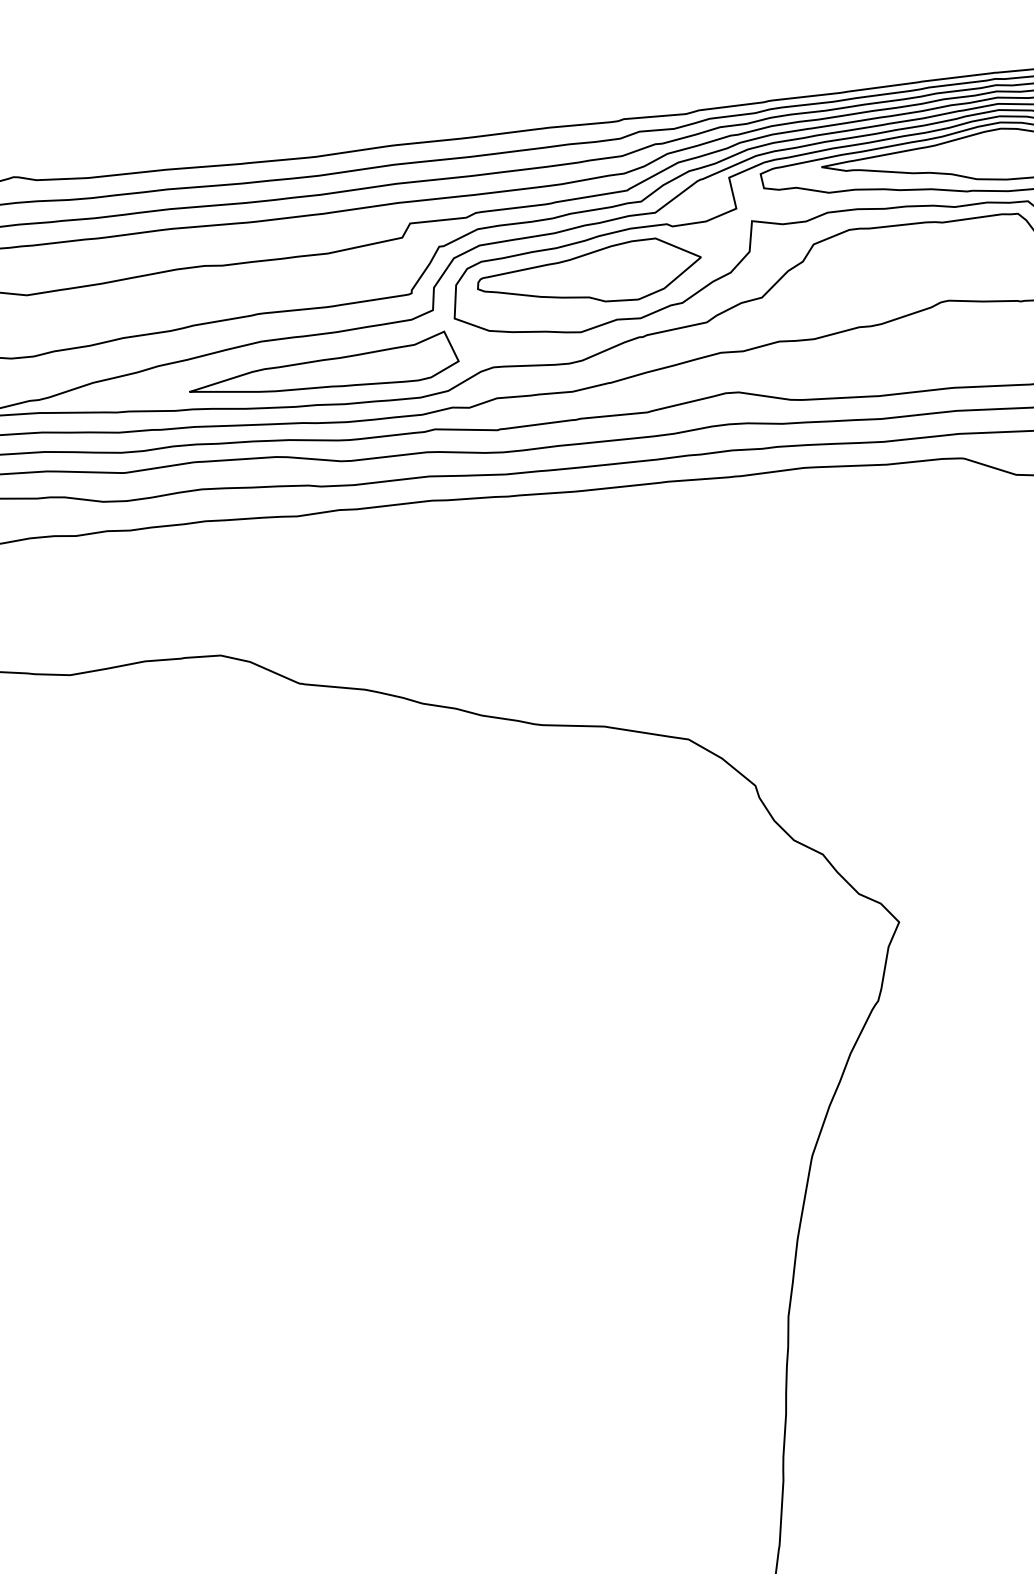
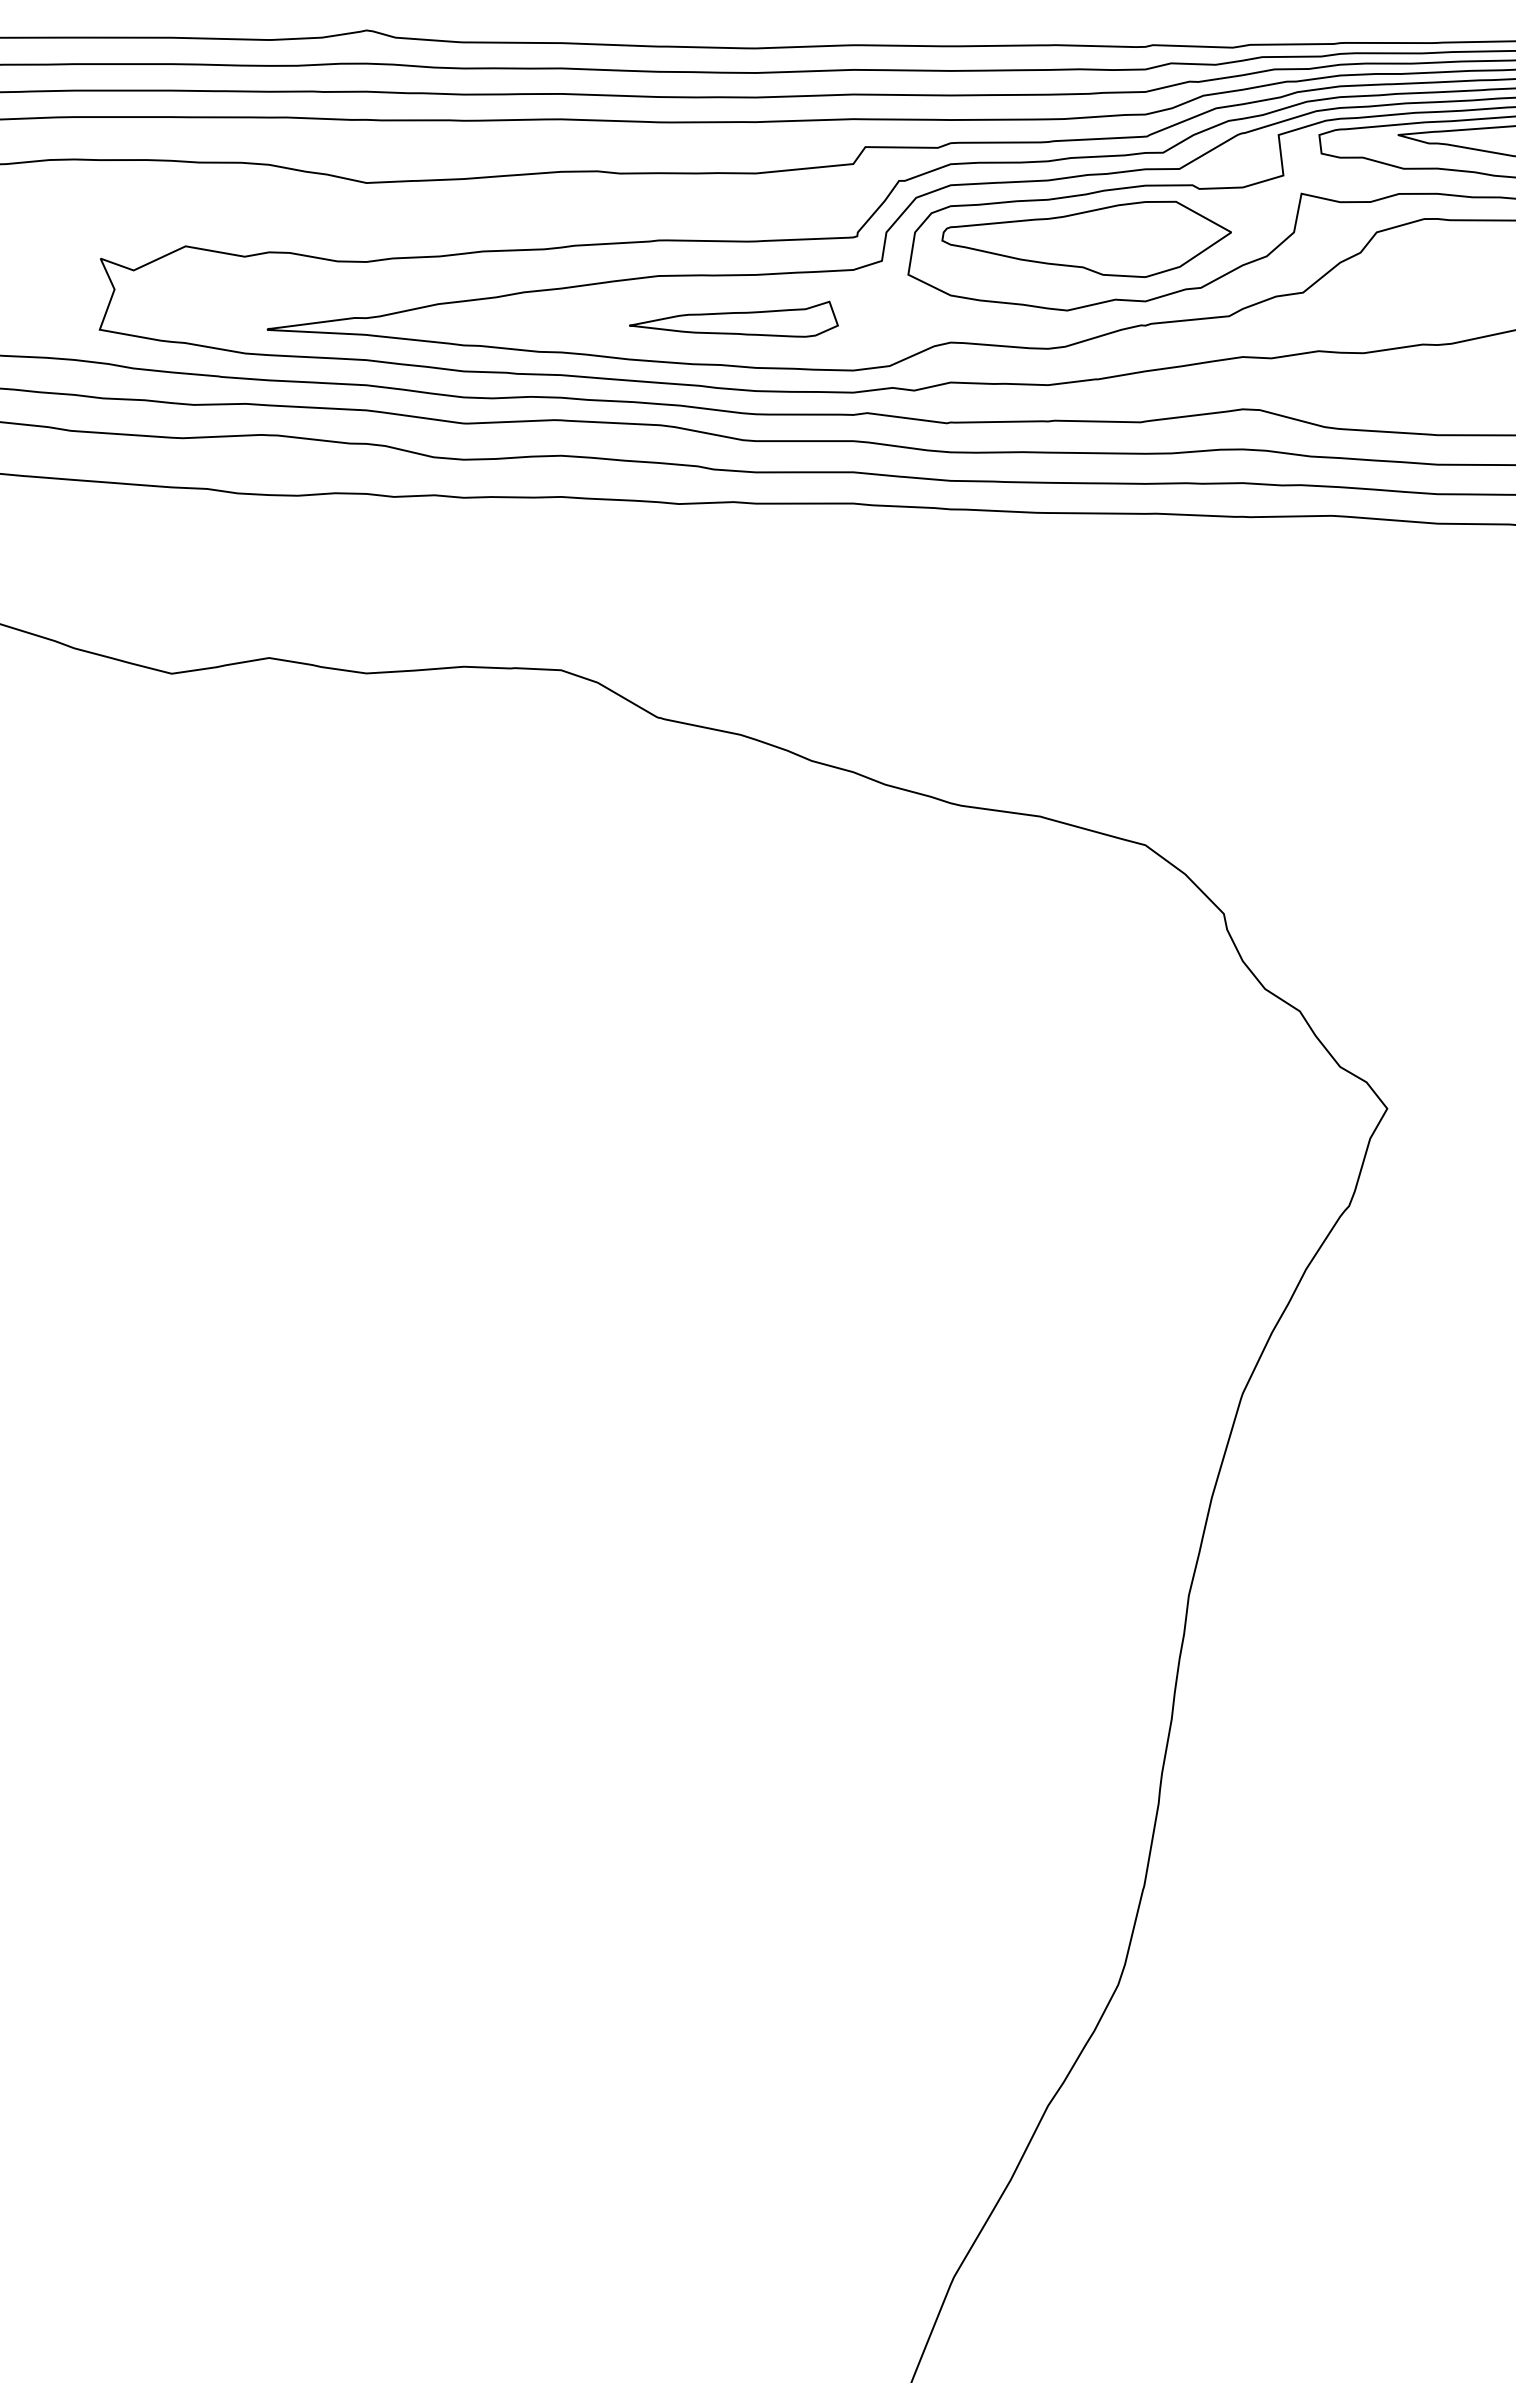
part: (323, 368) -> (733, 319), size x0.6

